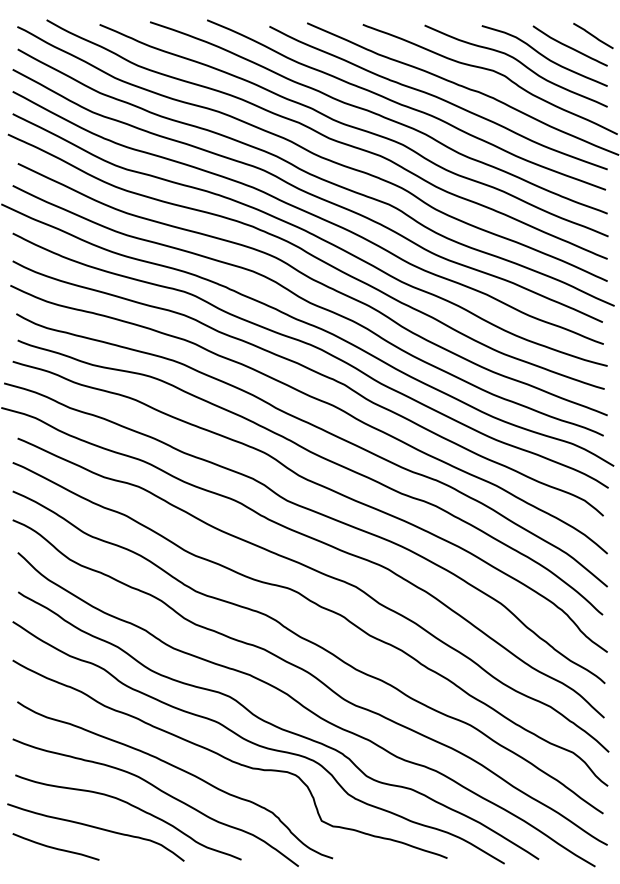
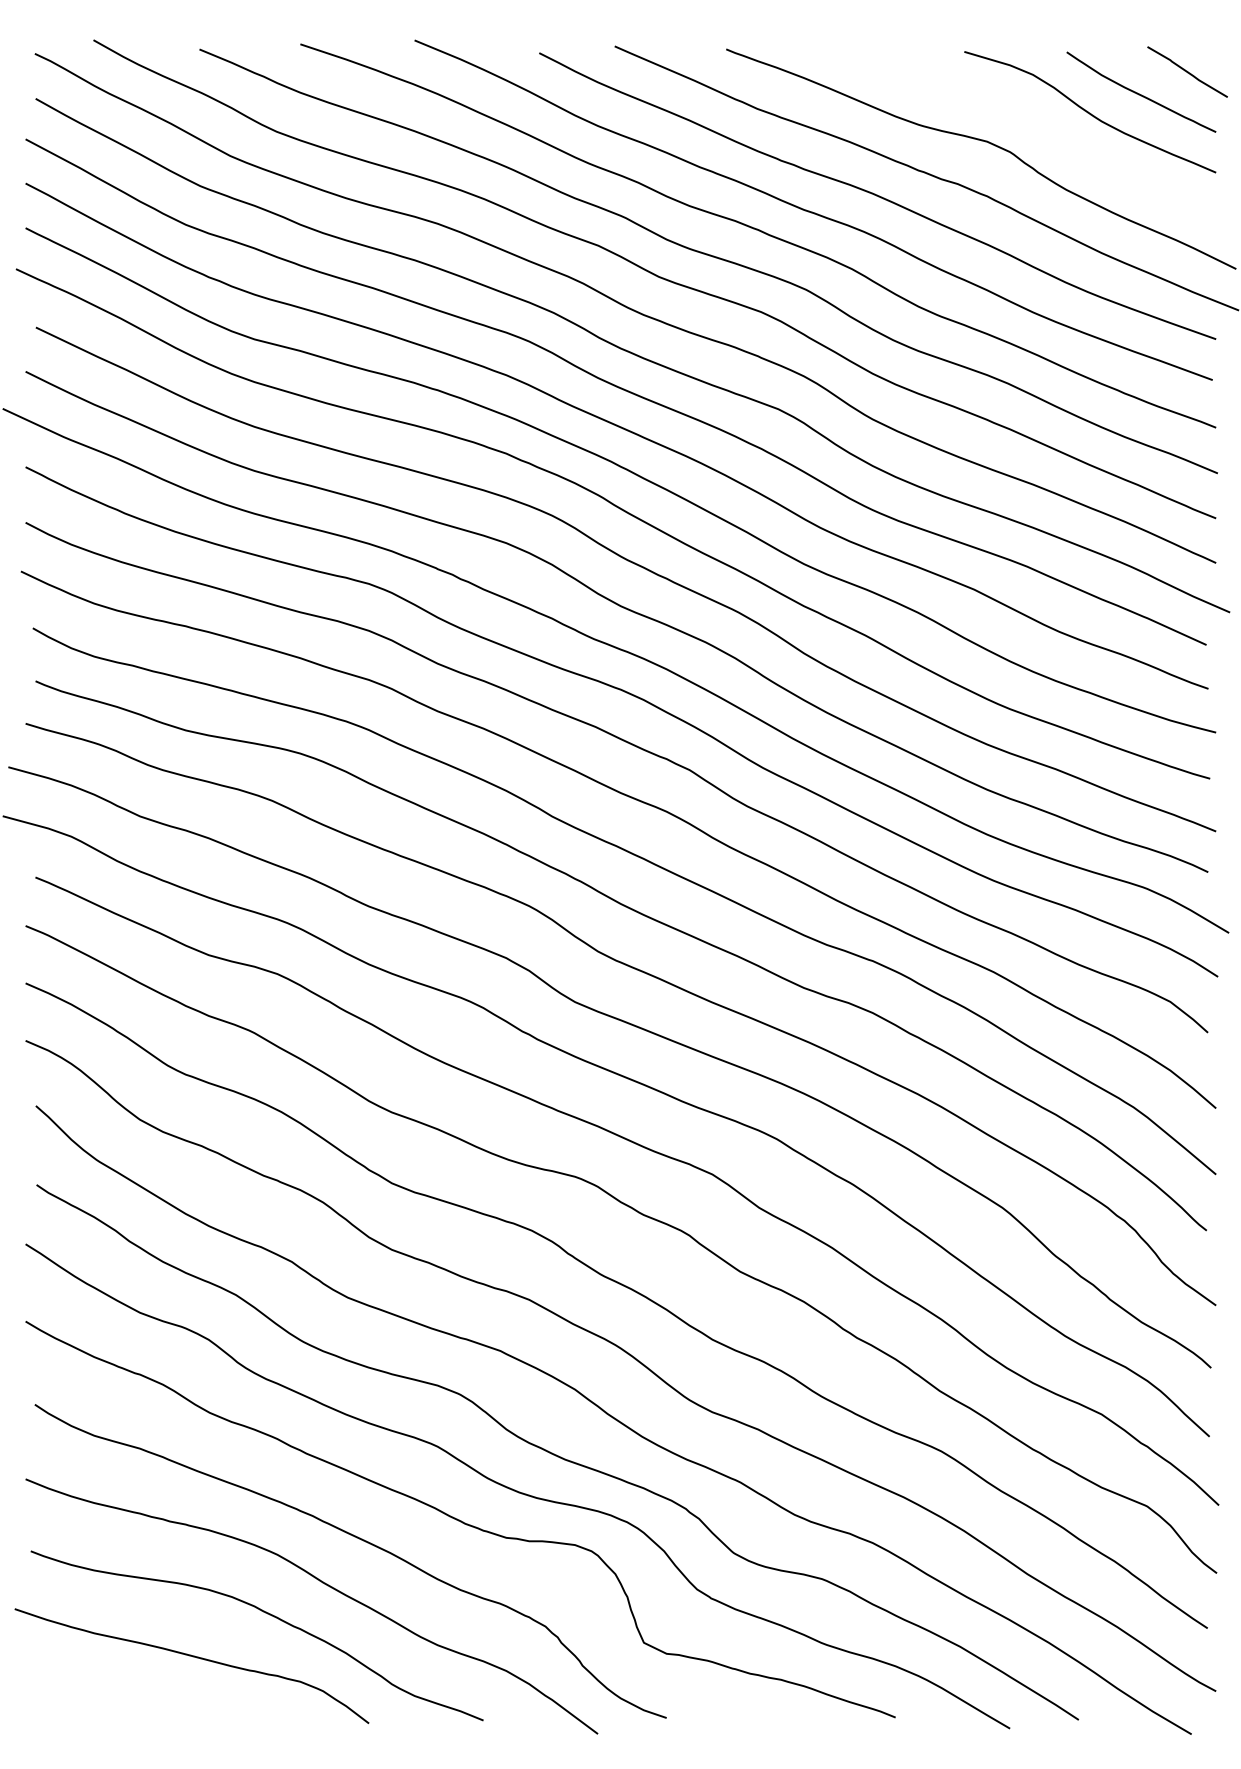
curve: (518, 62) -> (1037, 125), removed
curve: (55, 847) -> (111, 1695), removed

